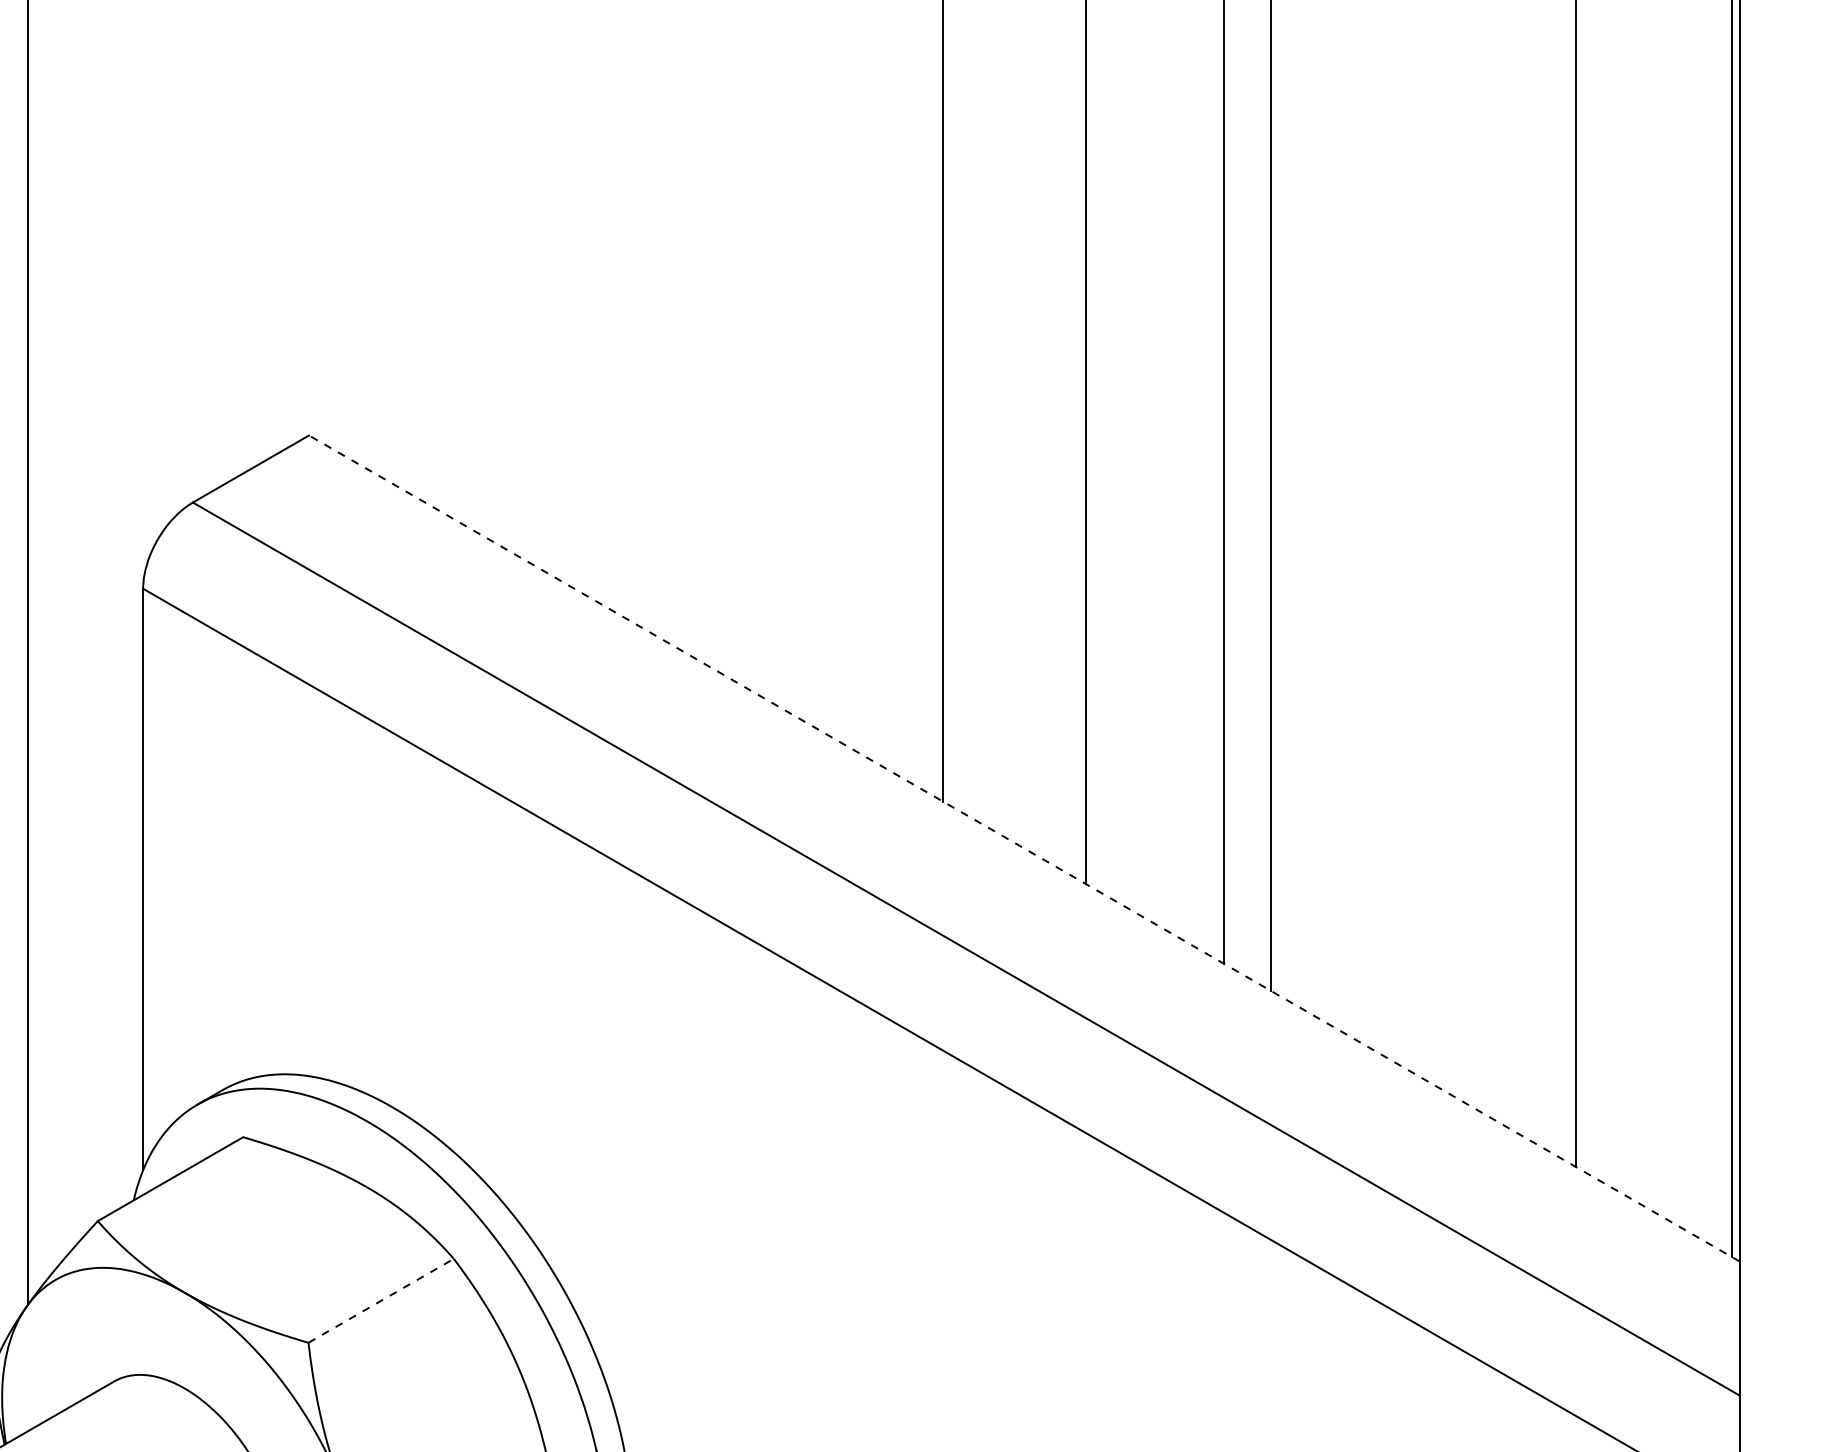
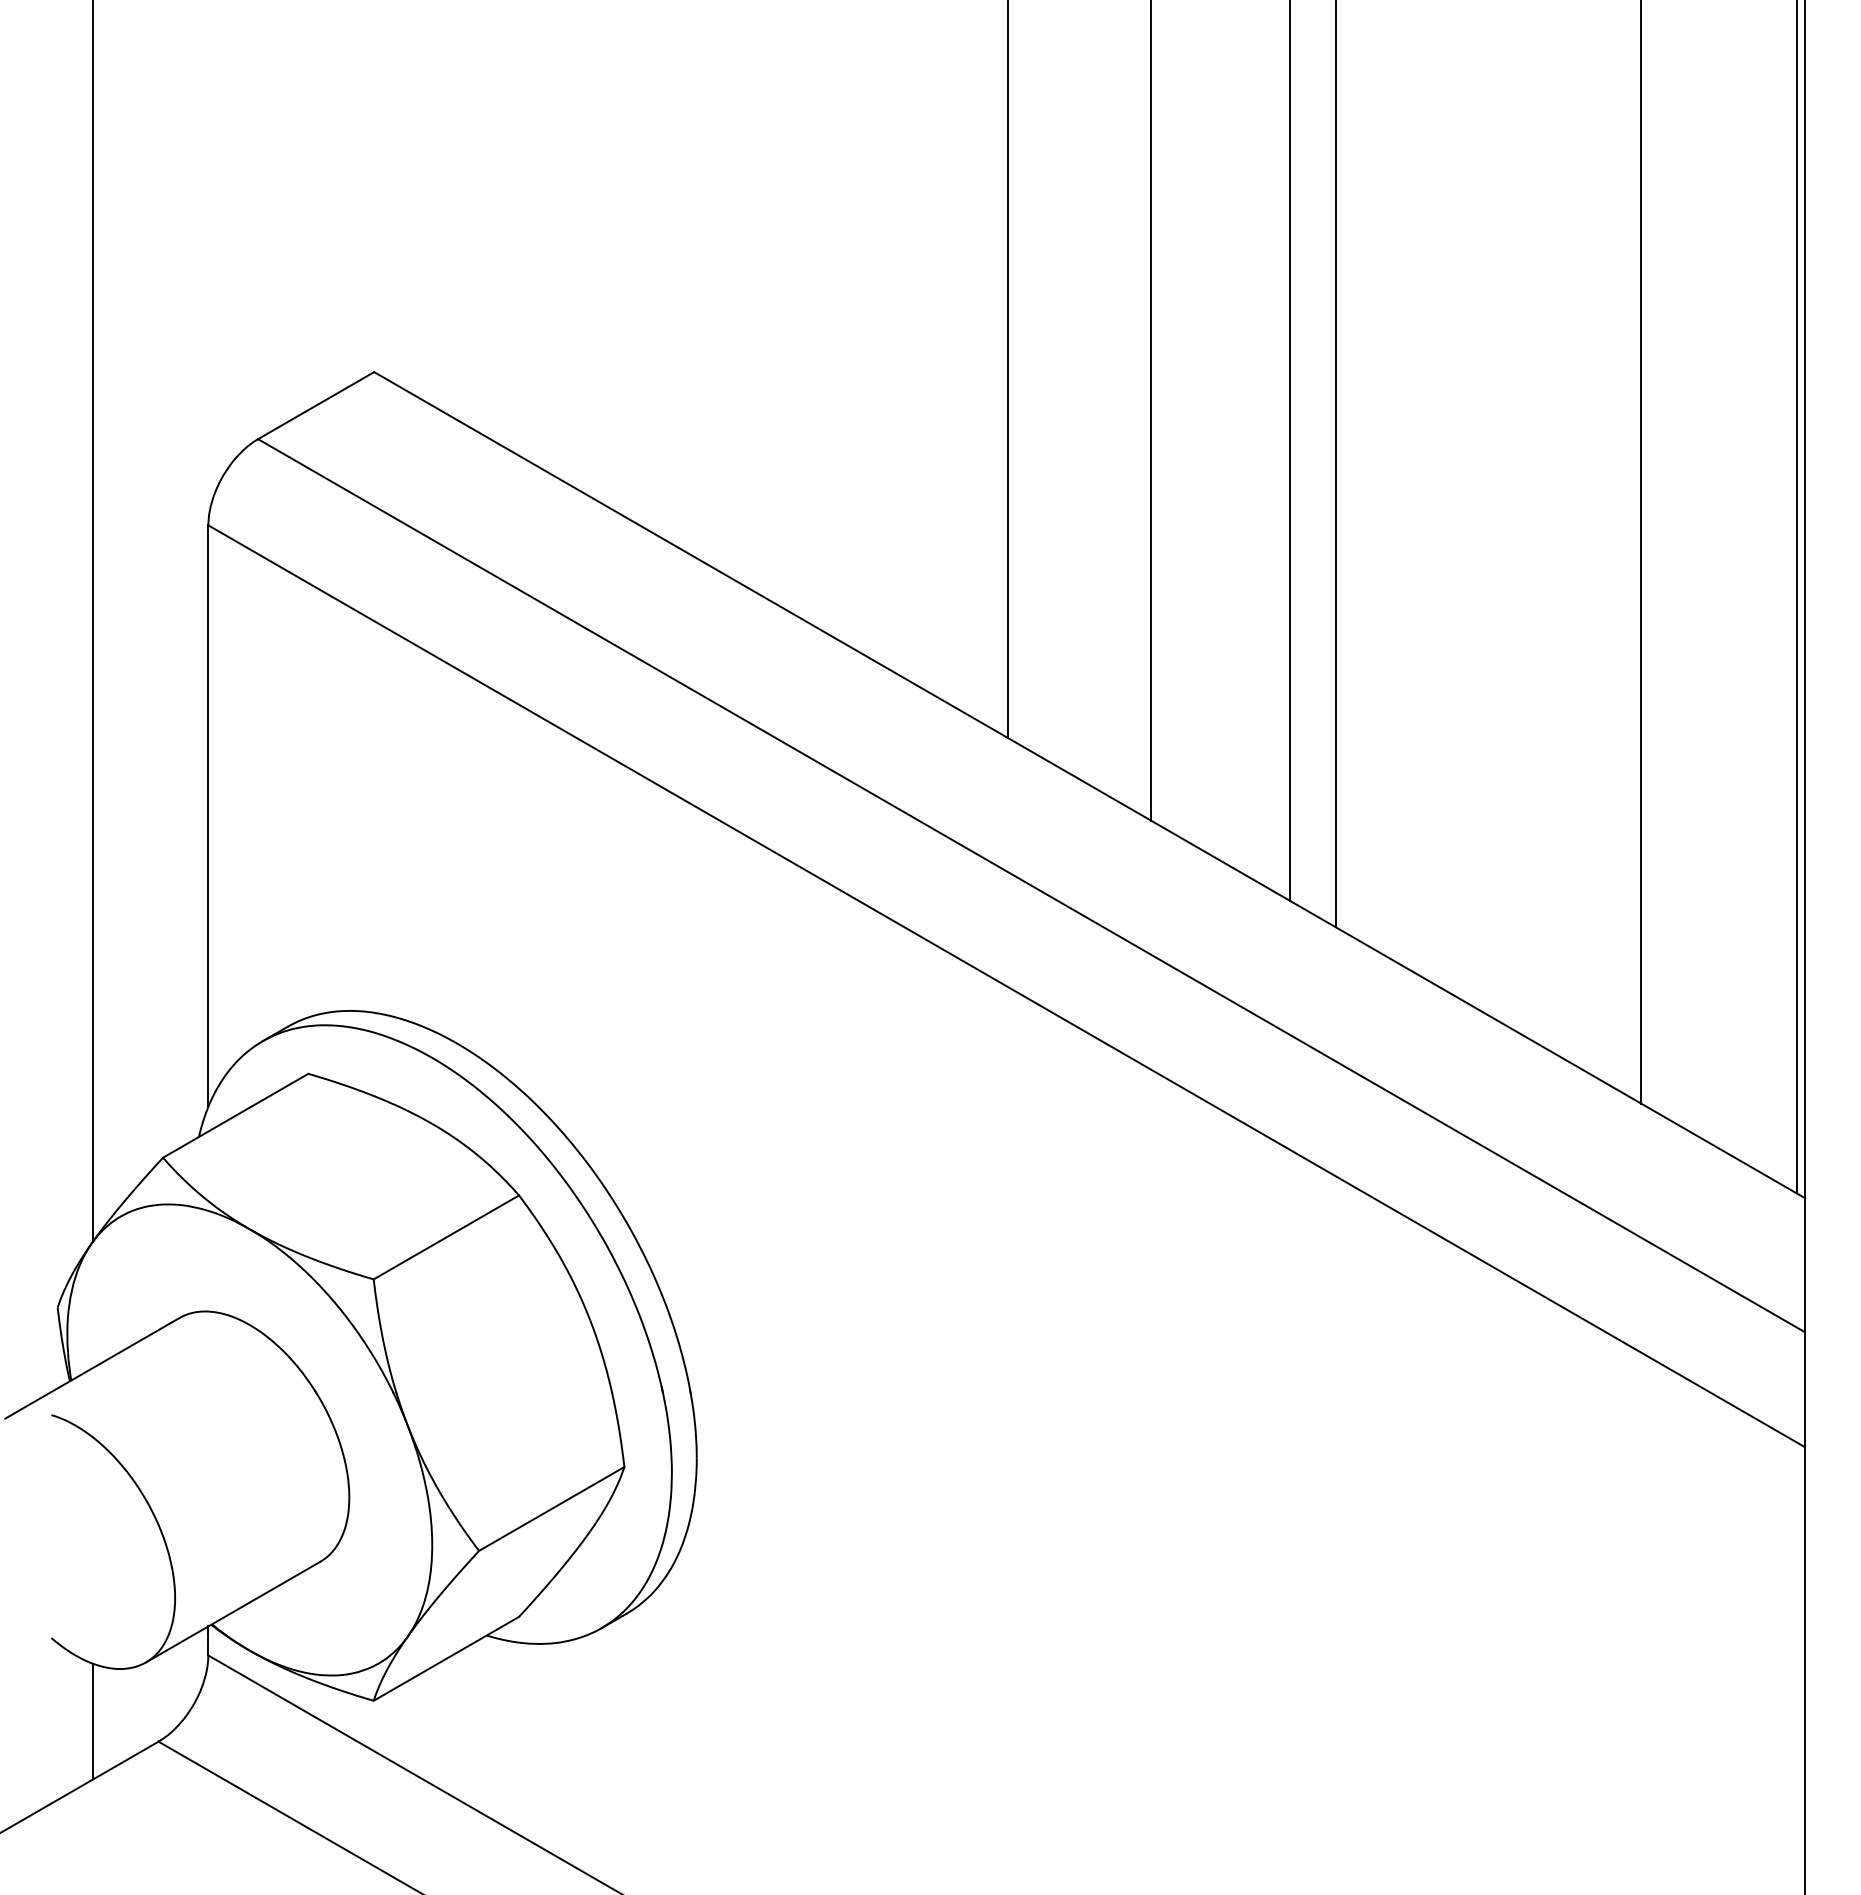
line: (1024, 847) -> (1089, 784), dashed -> solid
line: (381, 1300) -> (446, 1237), dashed -> solid

